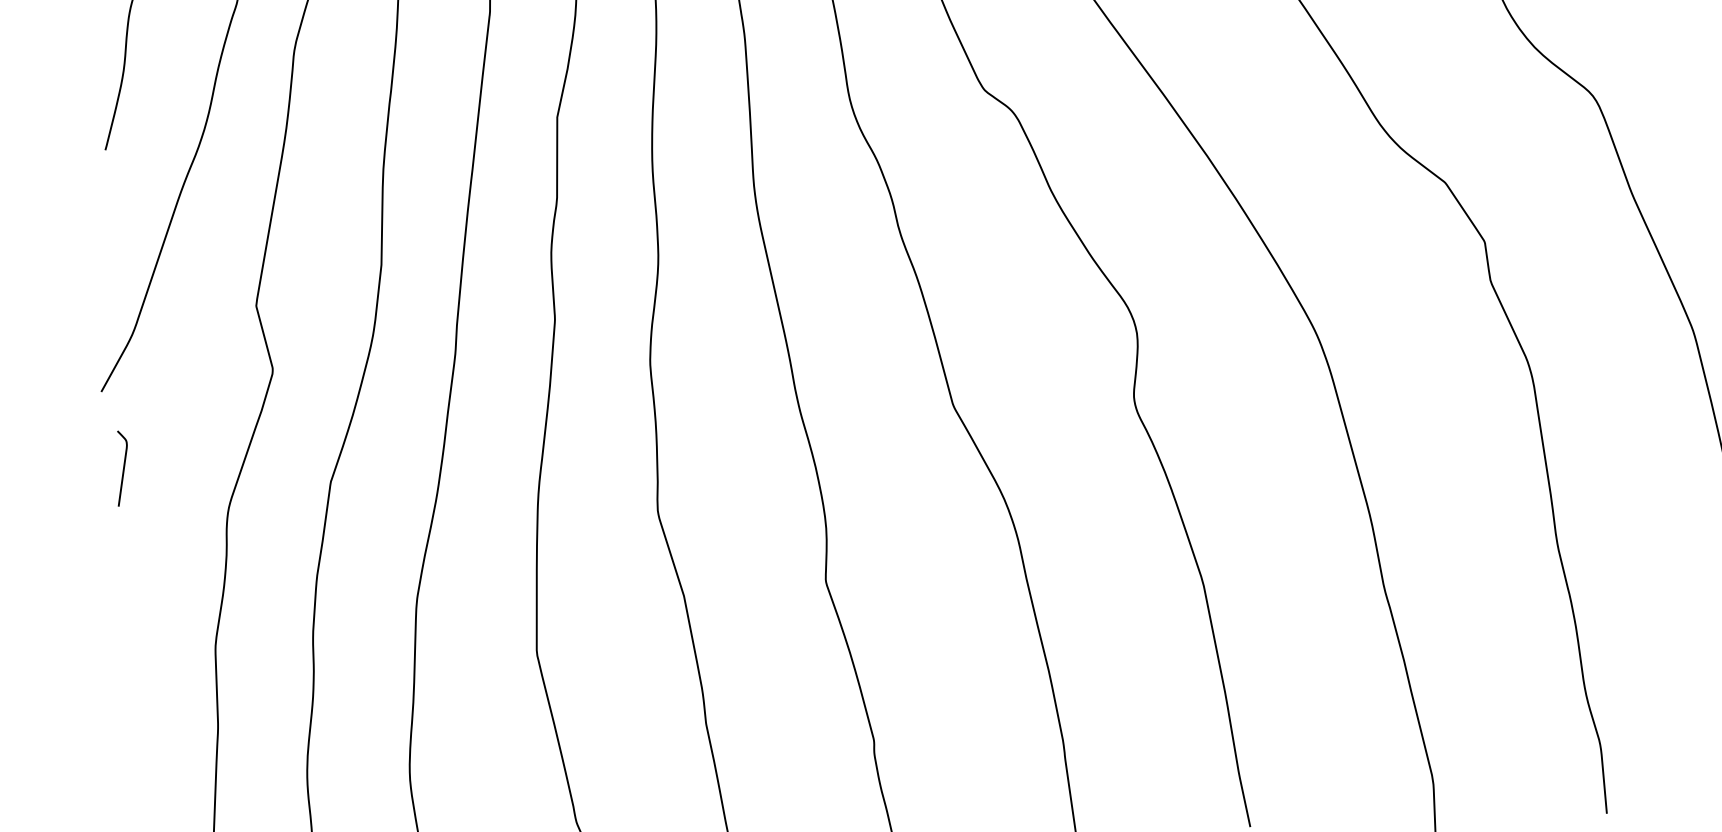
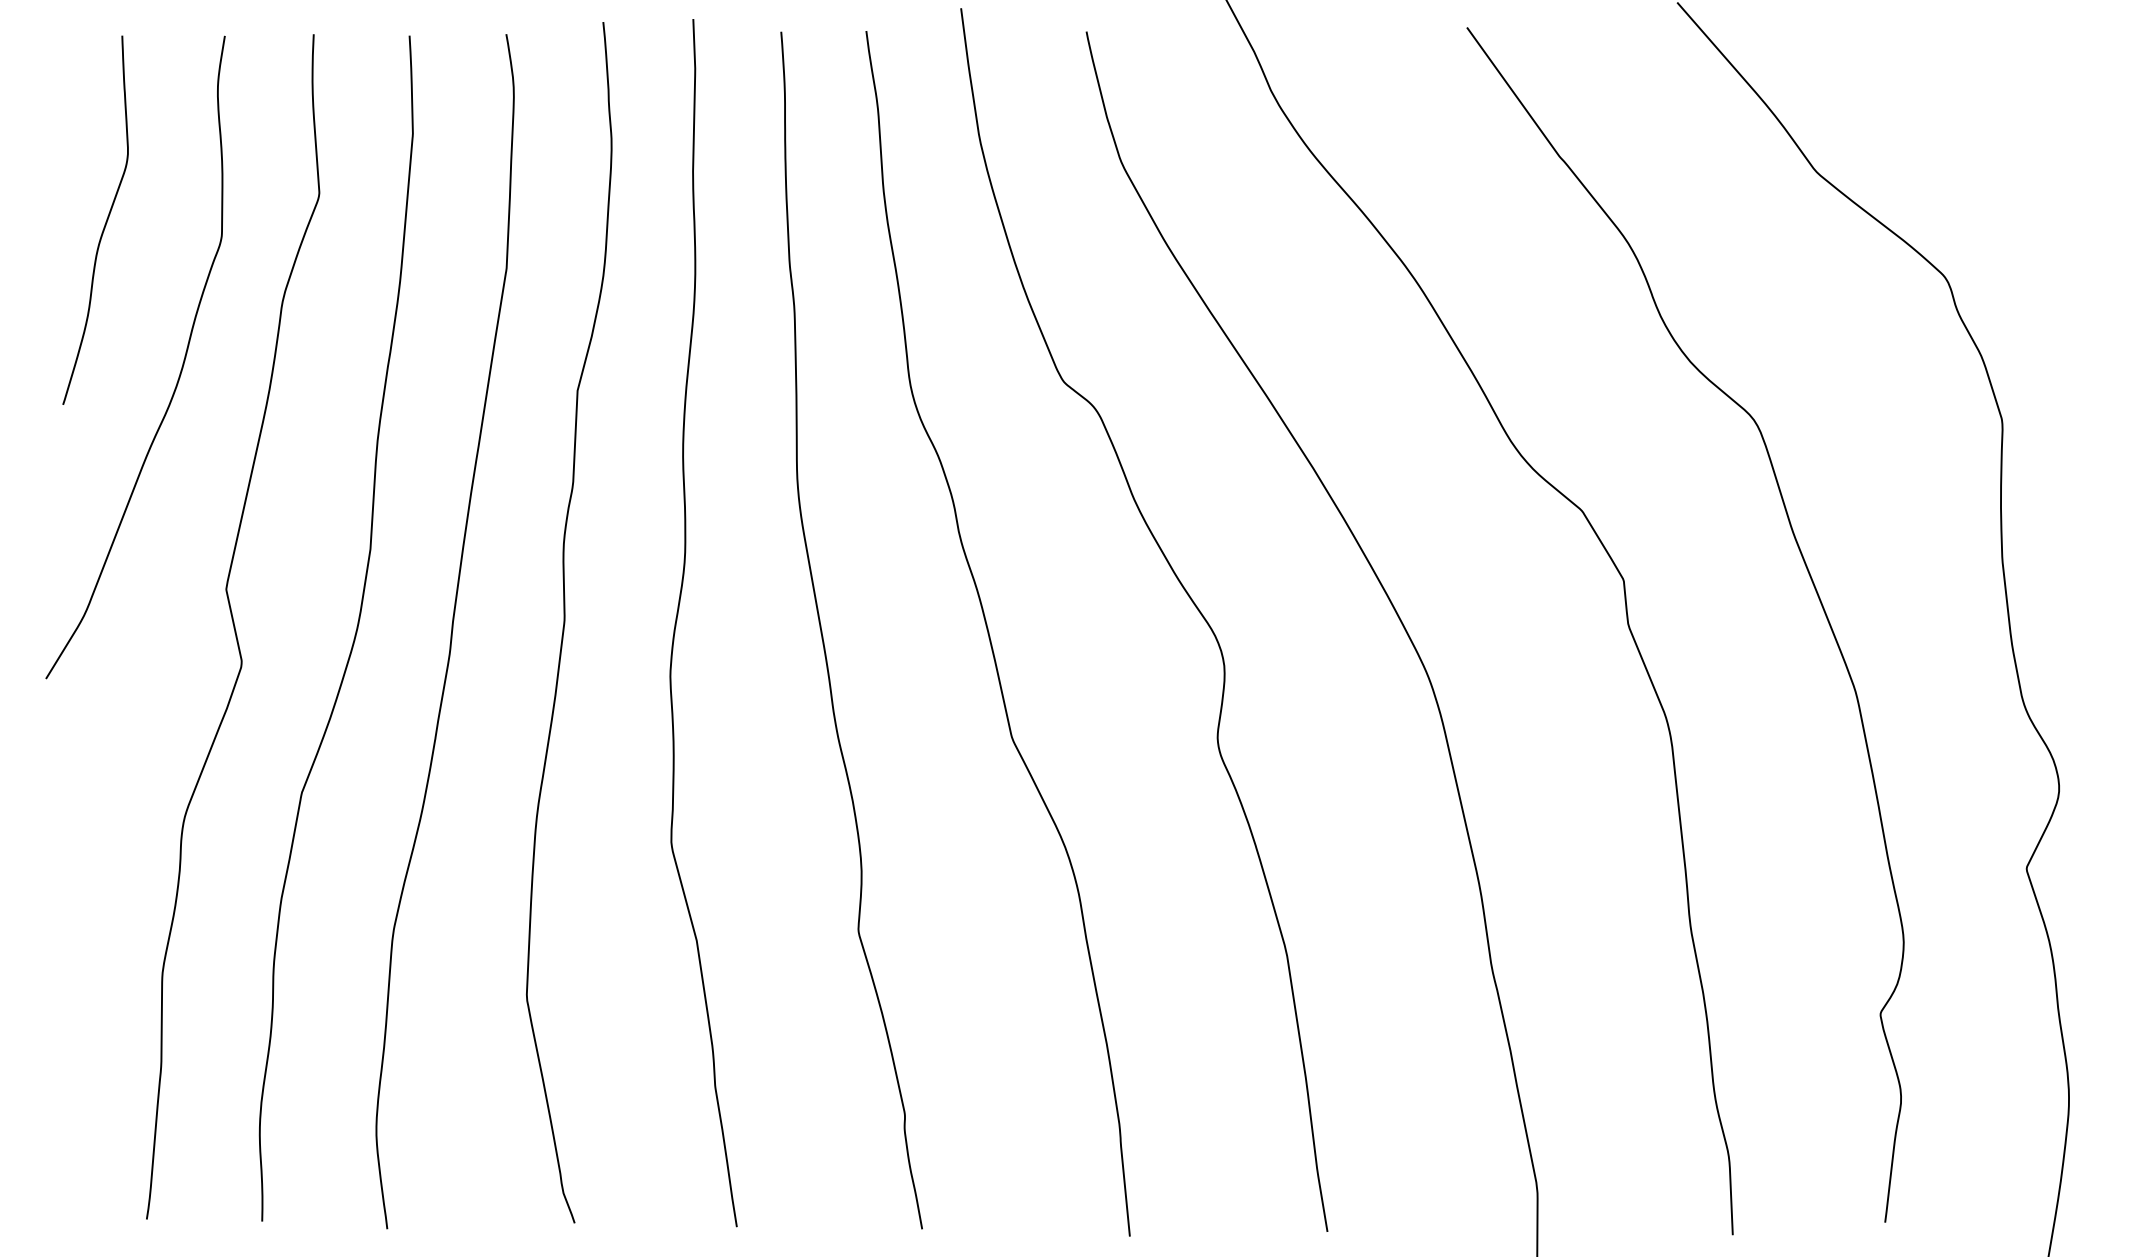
curve: (122, 468) -> (66, 766), removed

